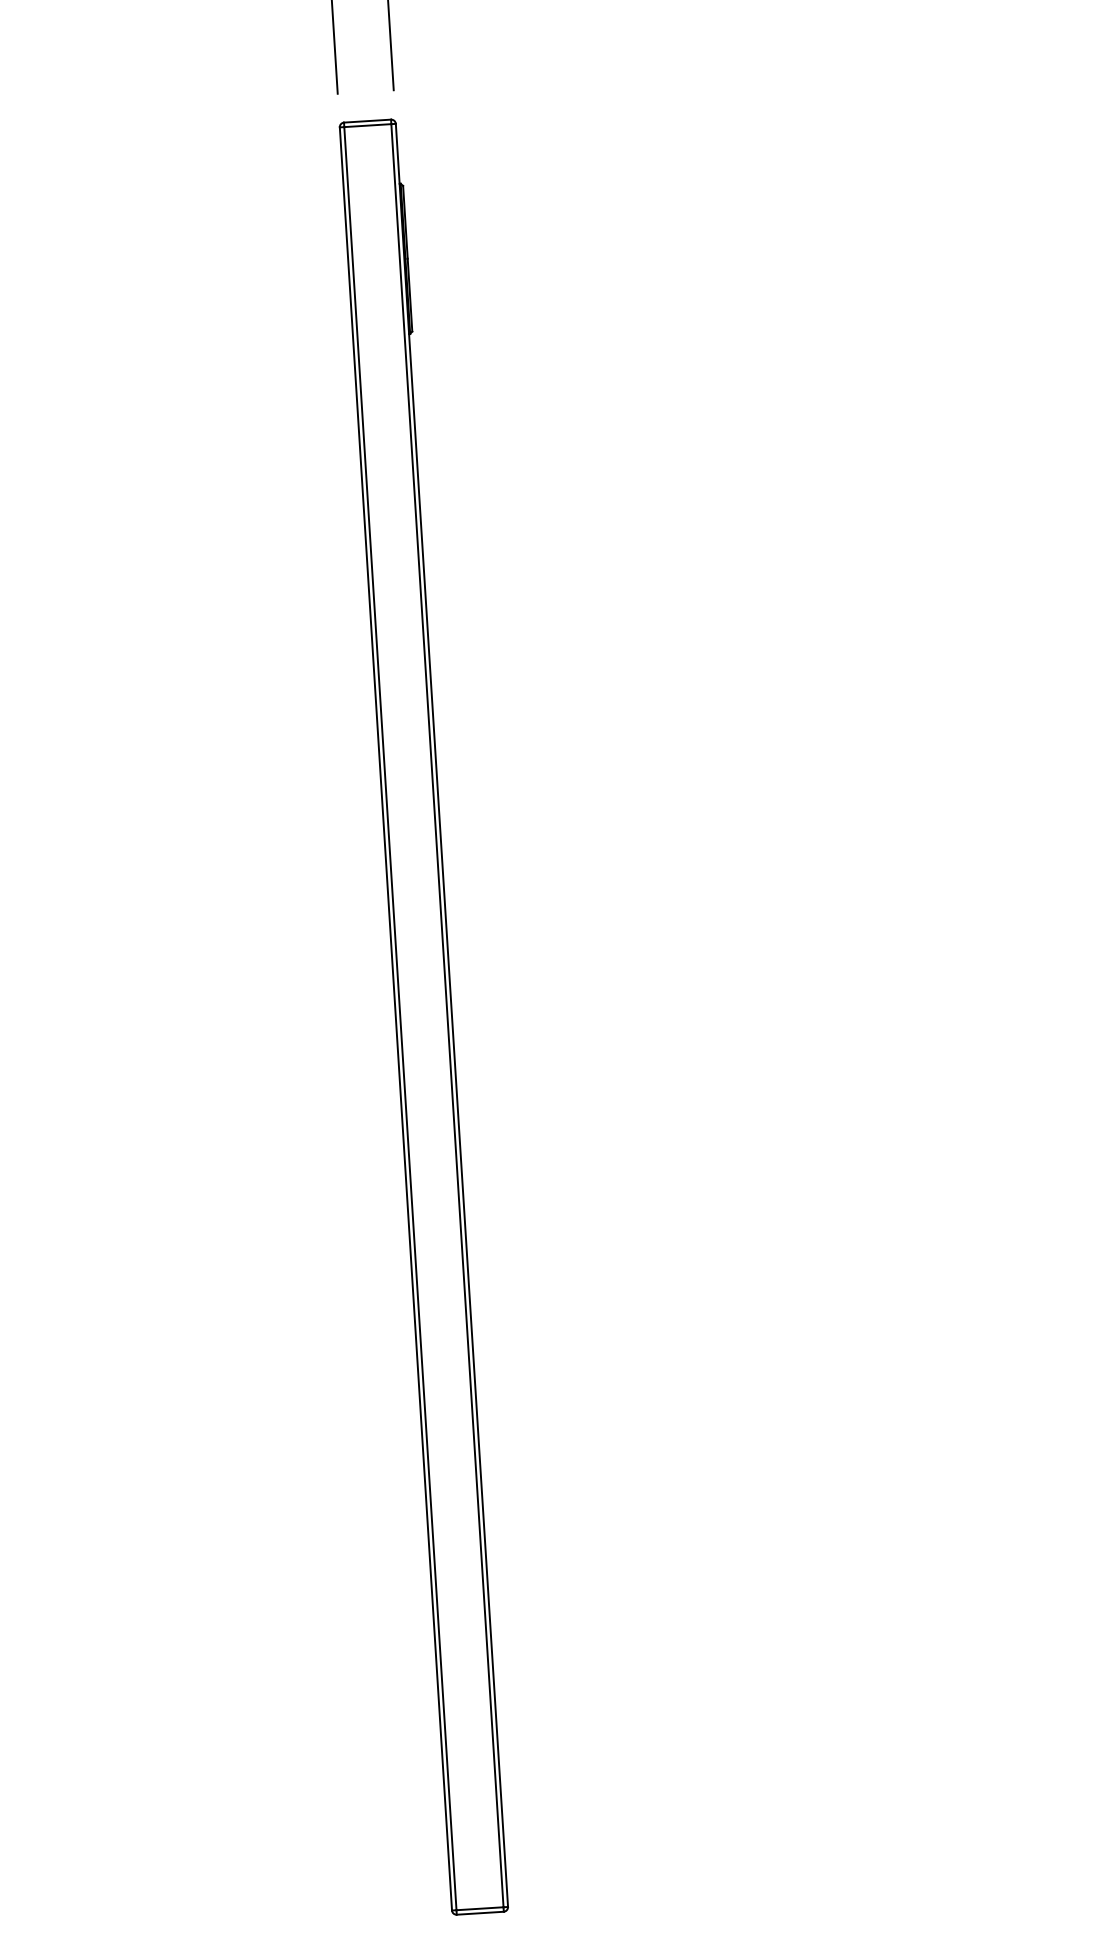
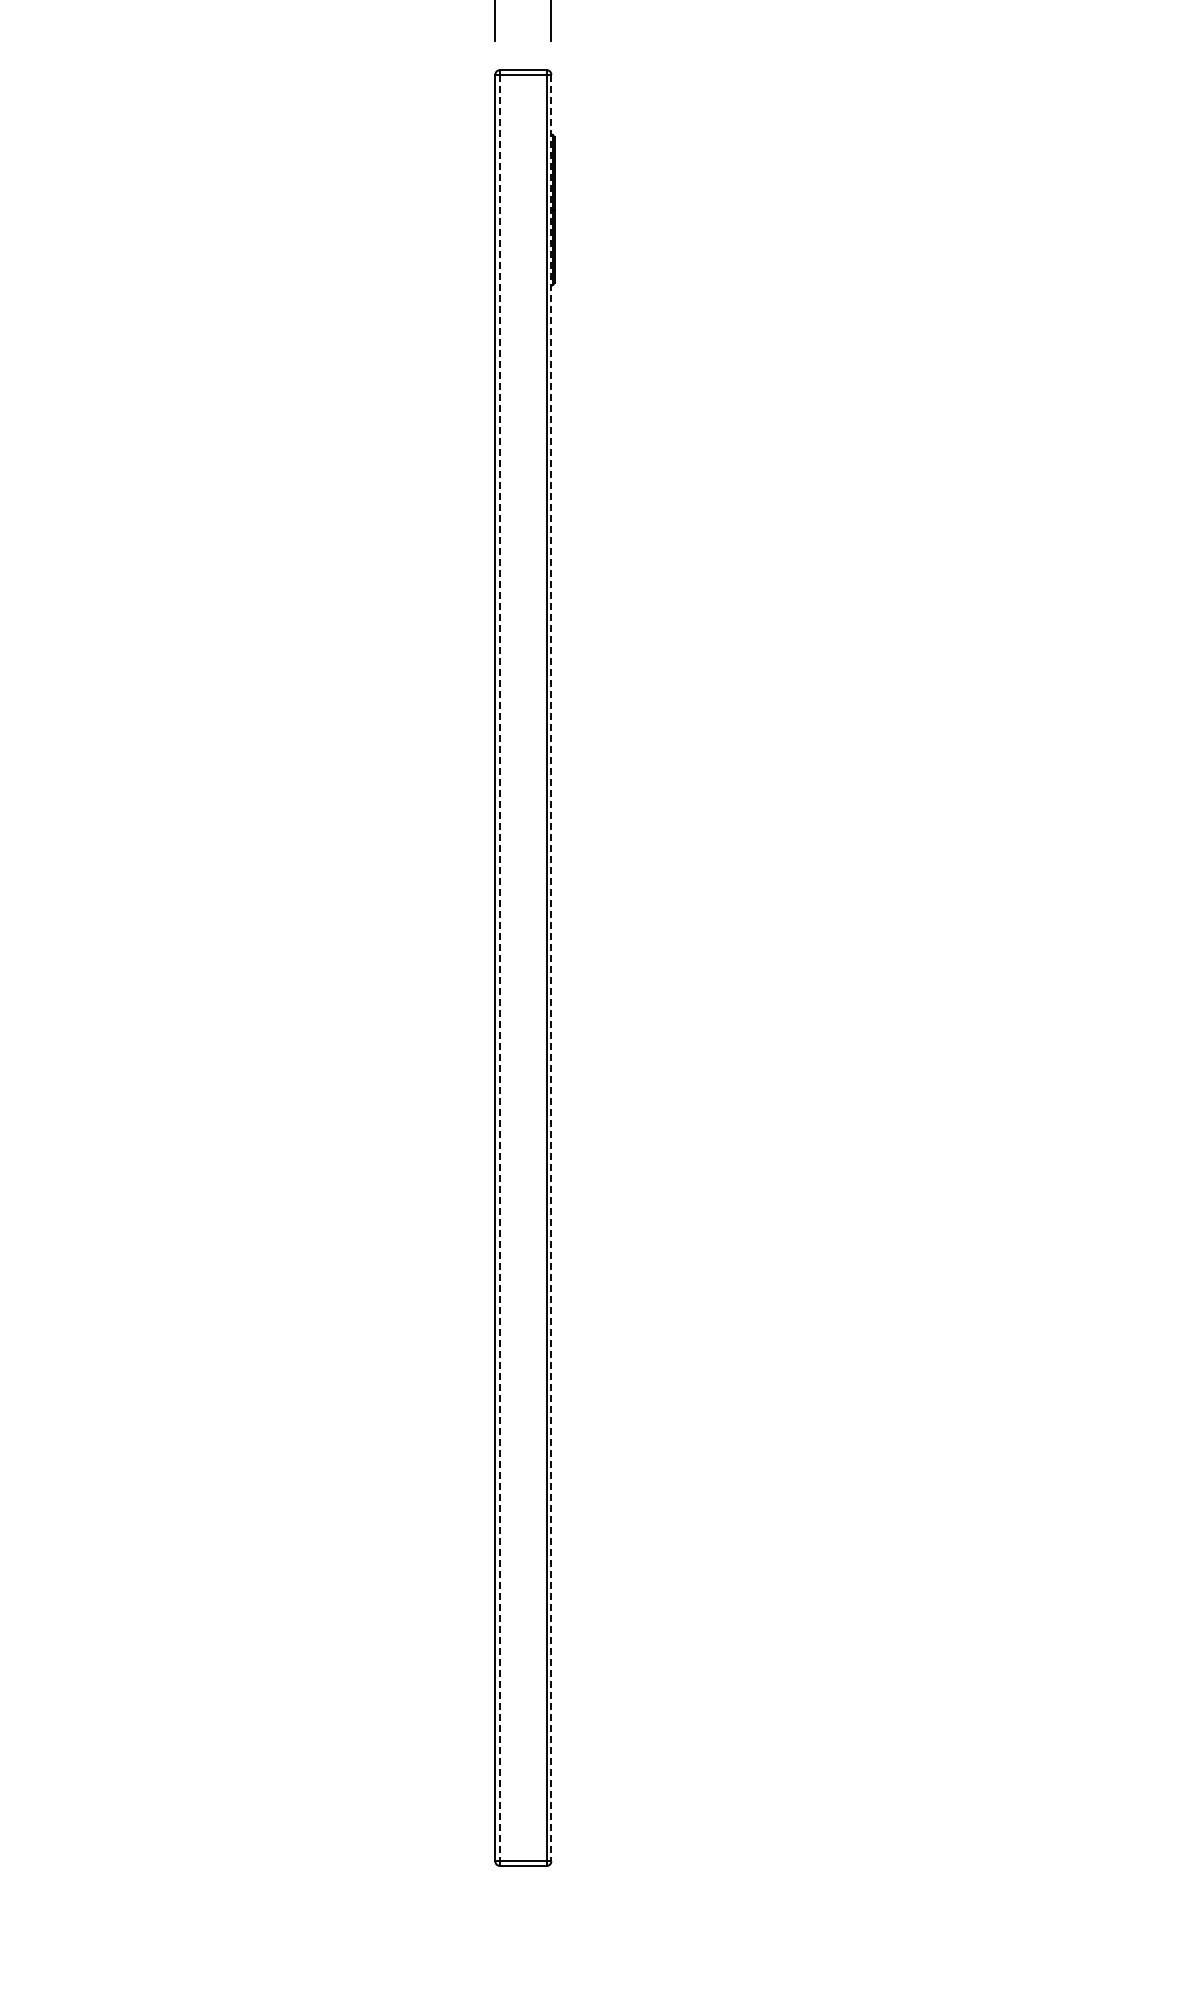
line: (452, 1015) -> (551, 968), solid -> dashed
line: (400, 1019) -> (499, 968), solid -> dashed

